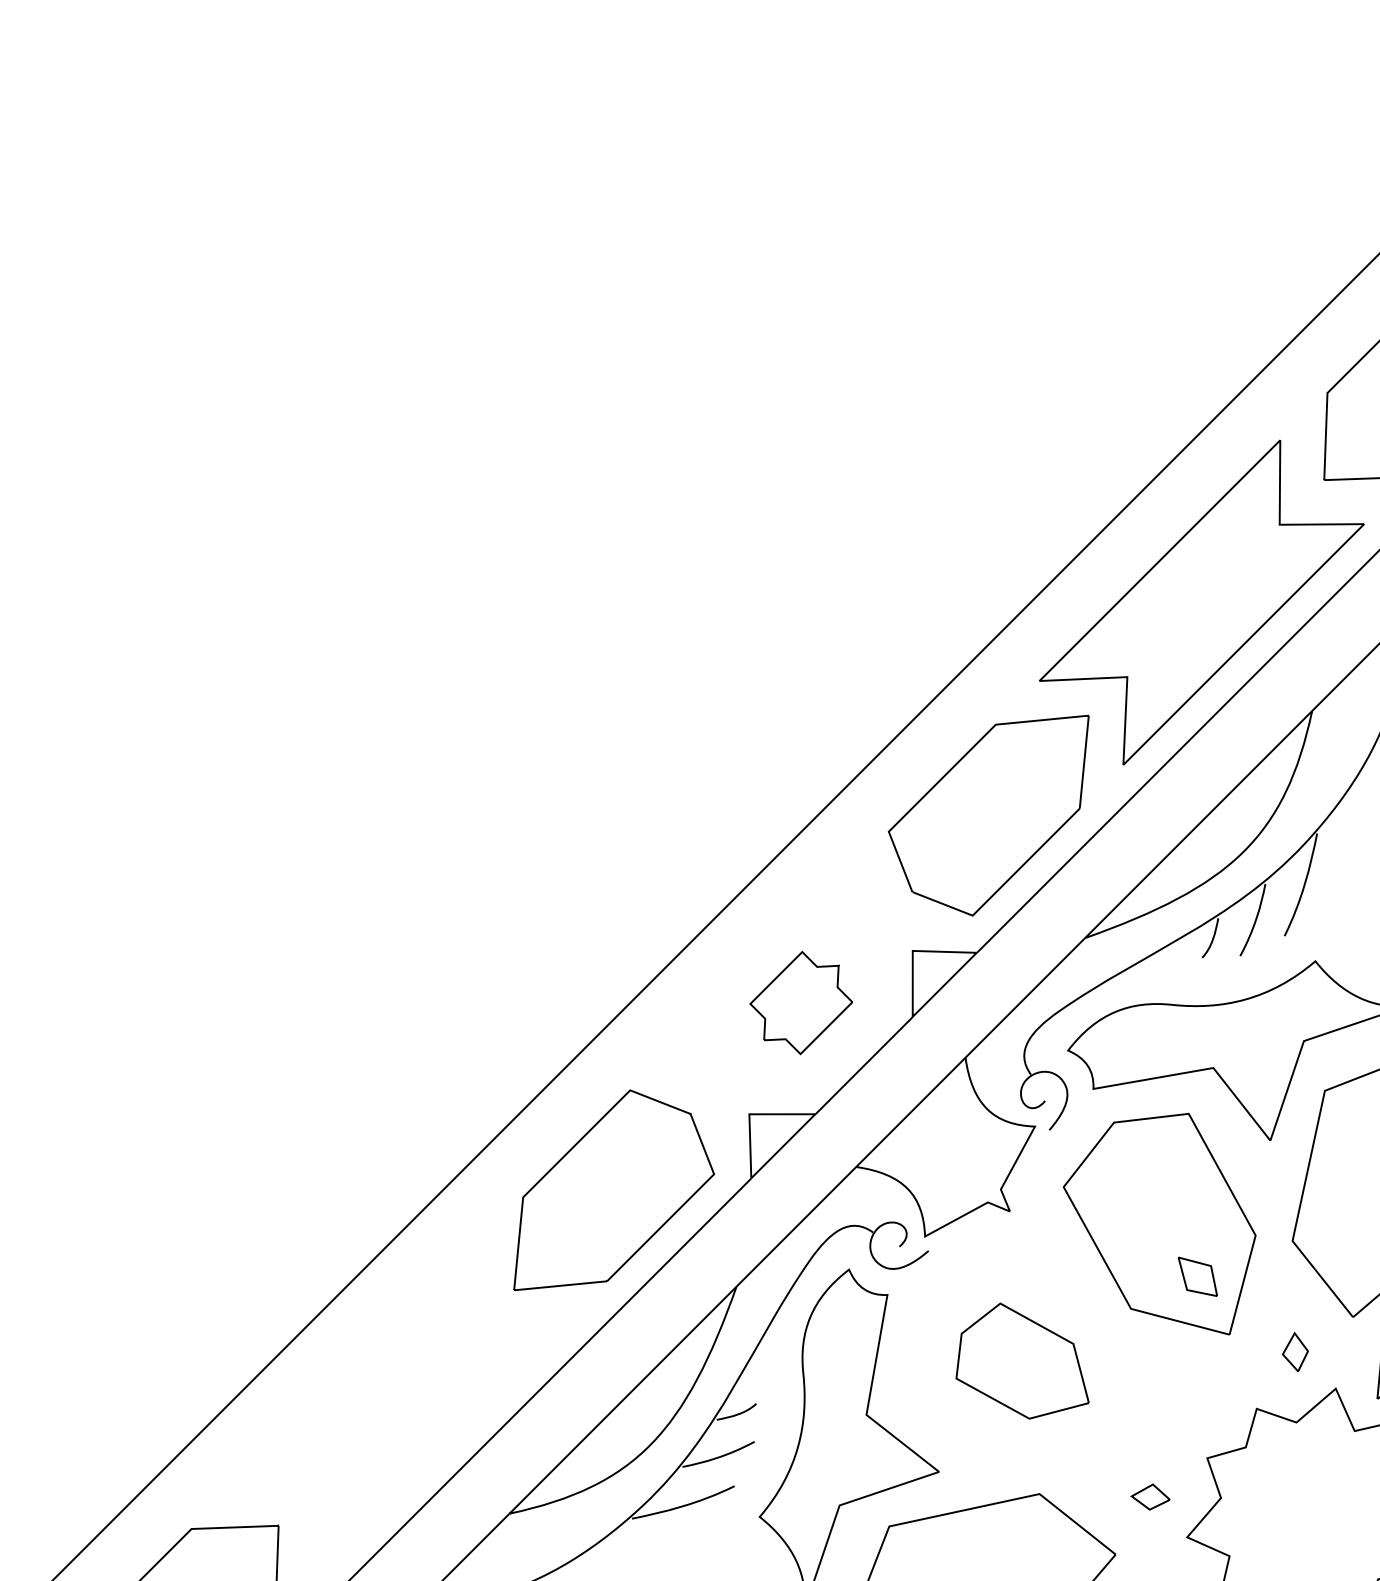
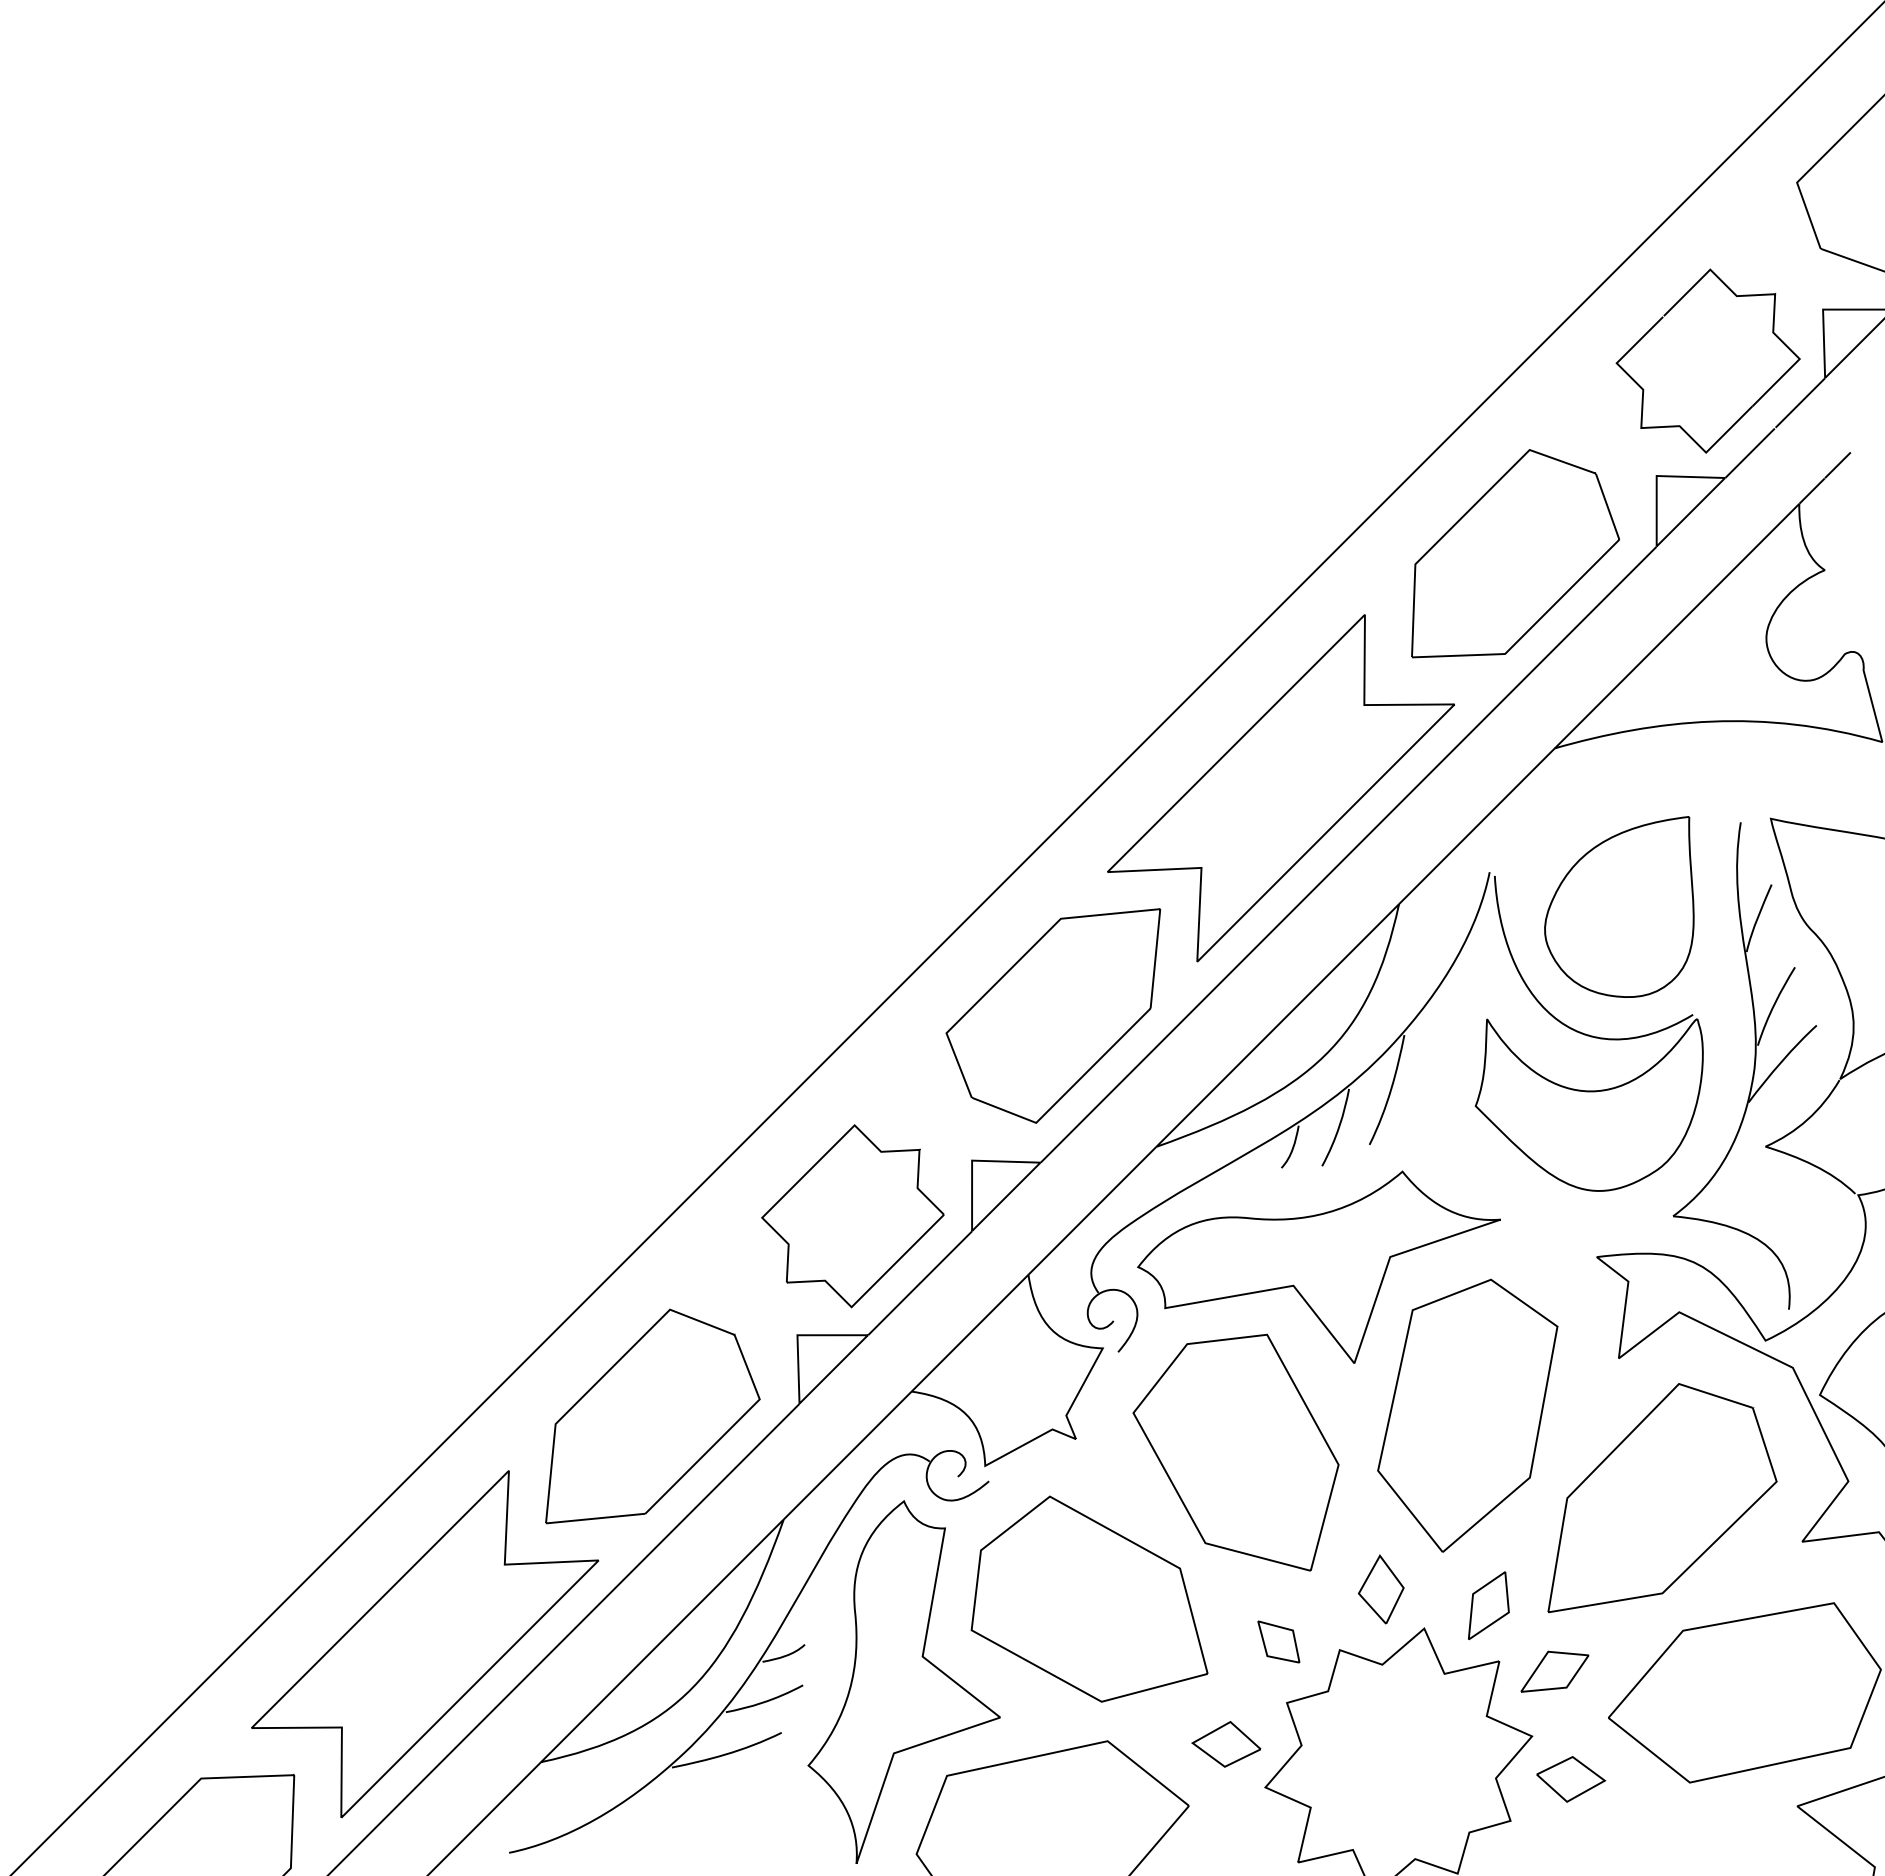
part: (800, 1003) -> (852, 1216), size x1.67
part: (1197, 1276) -> (1278, 1641), moved
part: (1294, 1352) -> (1380, 1589), size x1.67
part: (1022, 1360) -> (1089, 1598), size x1.67
part: (401, 1403) -> (425, 1644), added
part: (1150, 1497) -> (1226, 1744), size x1.67

